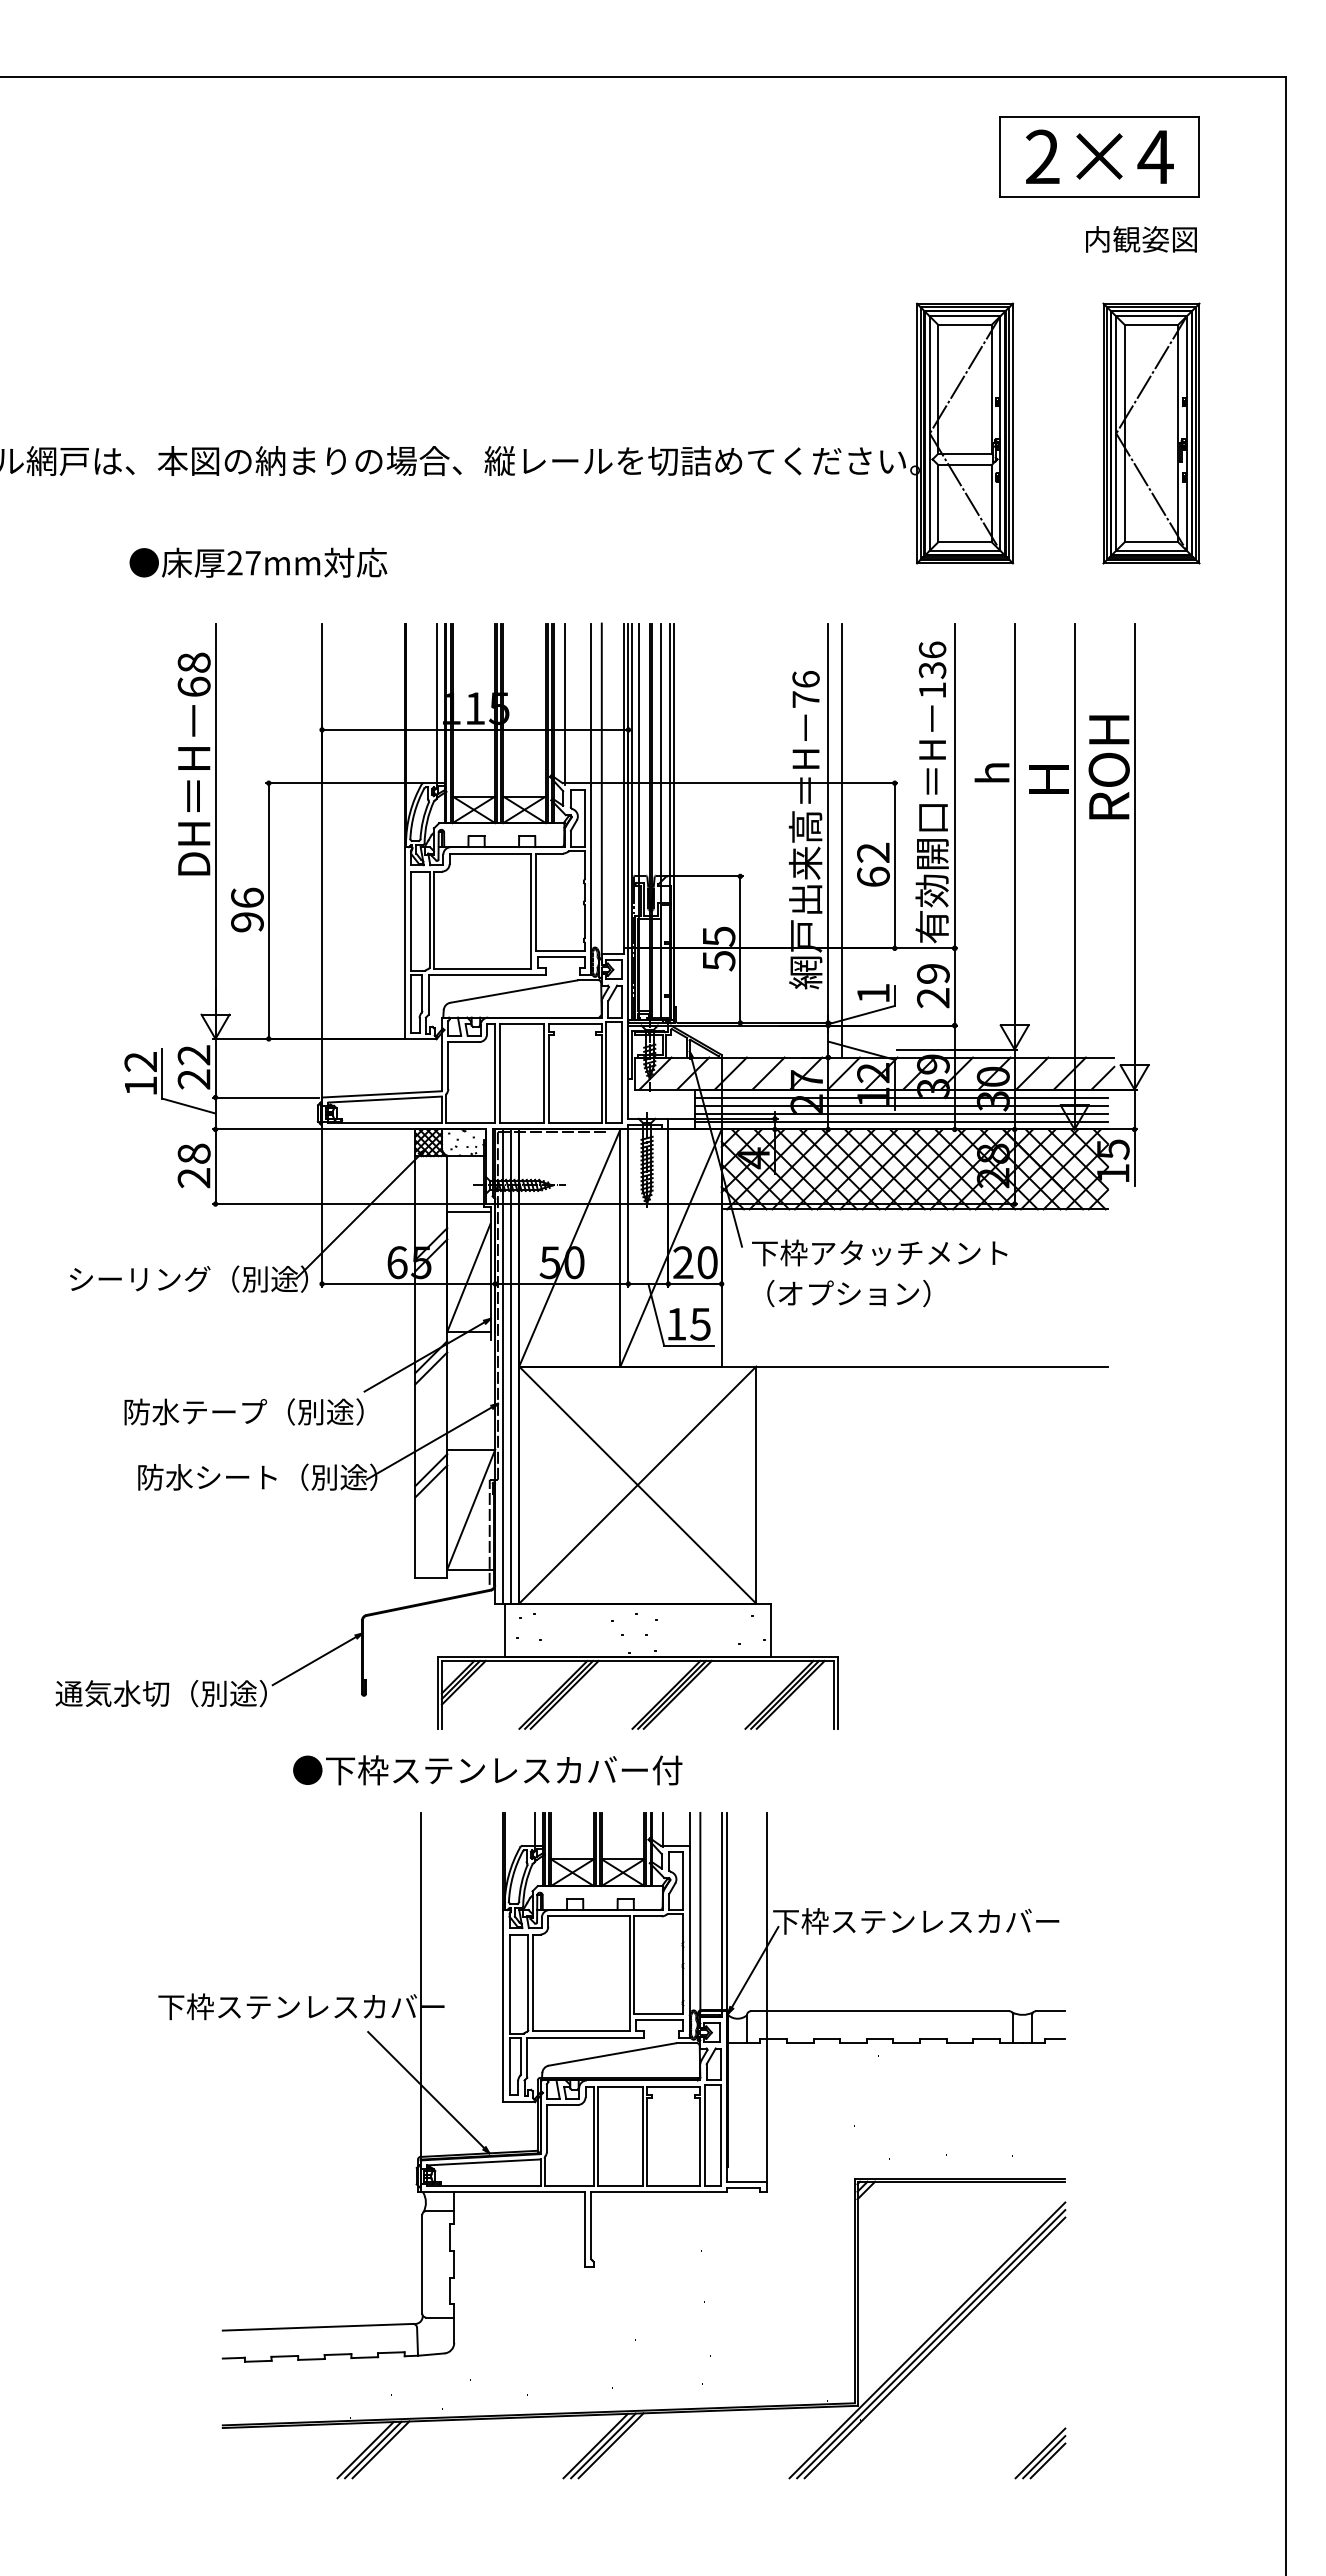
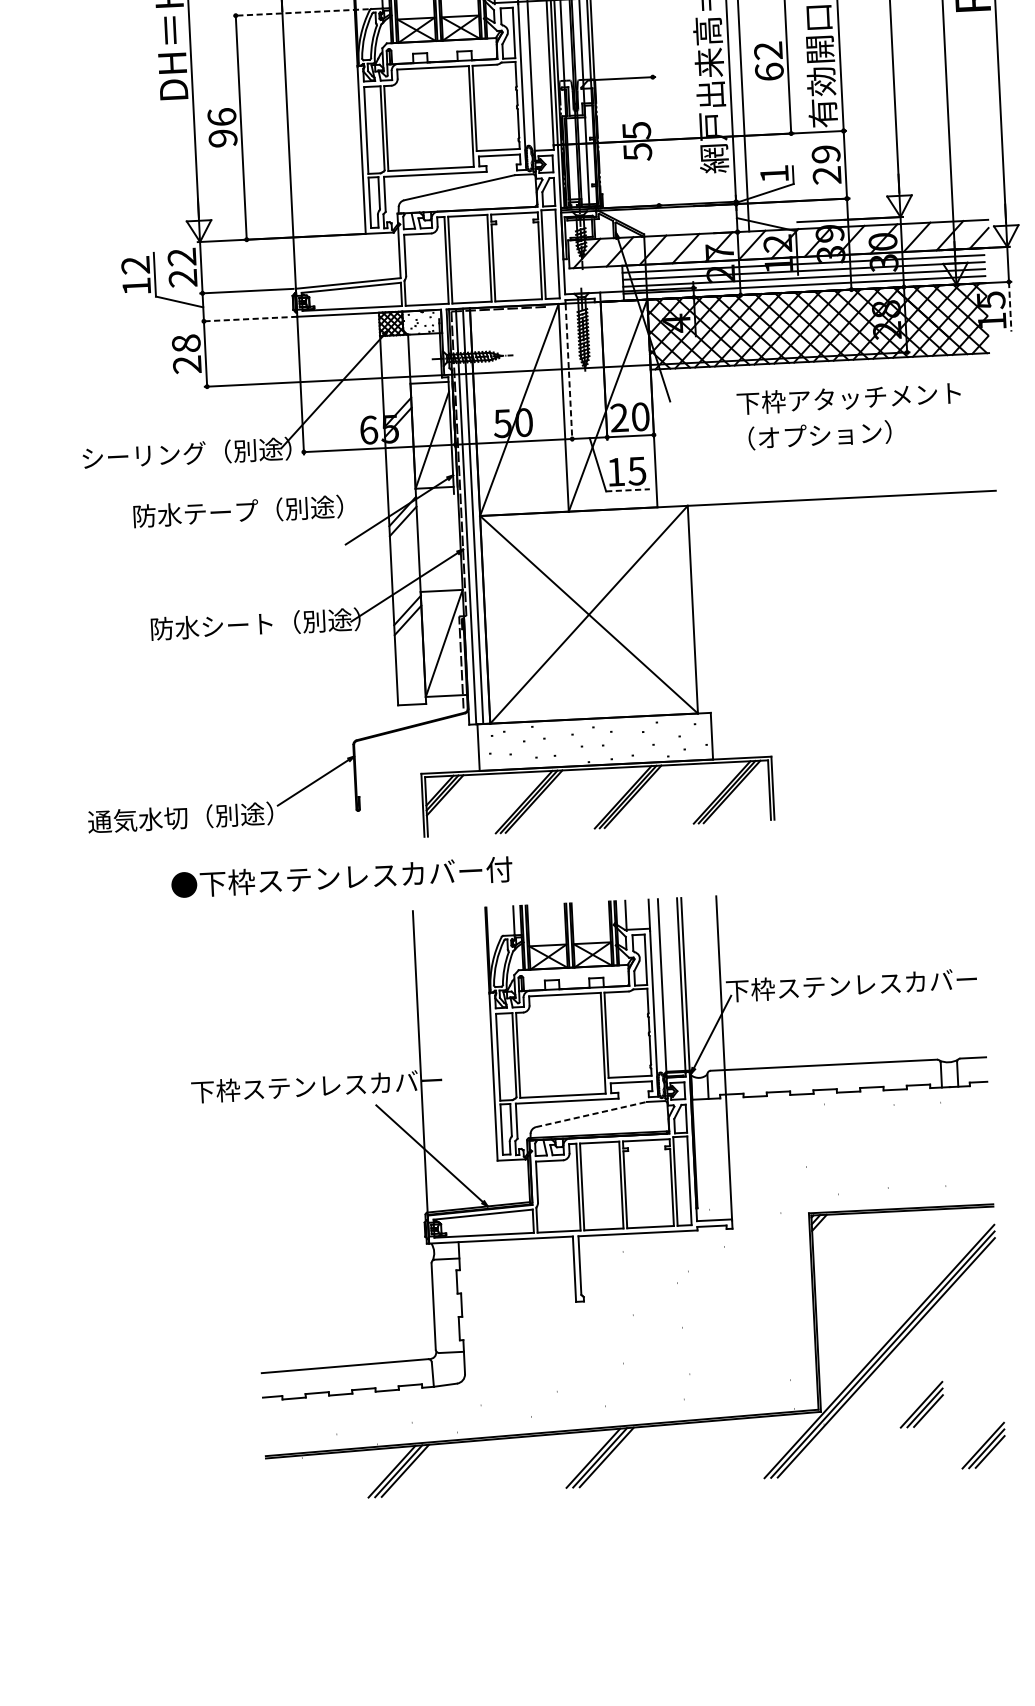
line: (342, 783) -> (300, 12), solid -> dashed
line: (740, 949) -> (656, 141), removed
line: (267, 1129) -> (249, 319), solid -> dashed
line: (1134, 1158) -> (1010, 307), solid -> dashed
line: (628, 1208) -> (569, 372), solid -> dashed
text: (879, 1252) -> (848, 397), moved
text: (848, 1293) -> (819, 435), moved
line: (689, 1345) -> (628, 490), solid -> dashed
text: (243, 1411) -> (237, 511), moved
text: (487, 1770) -> (341, 877), moved
line: (612, 2054) -> (591, 1114), solid -> dashed
part: (972, 2403) -> (921, 1404), added

